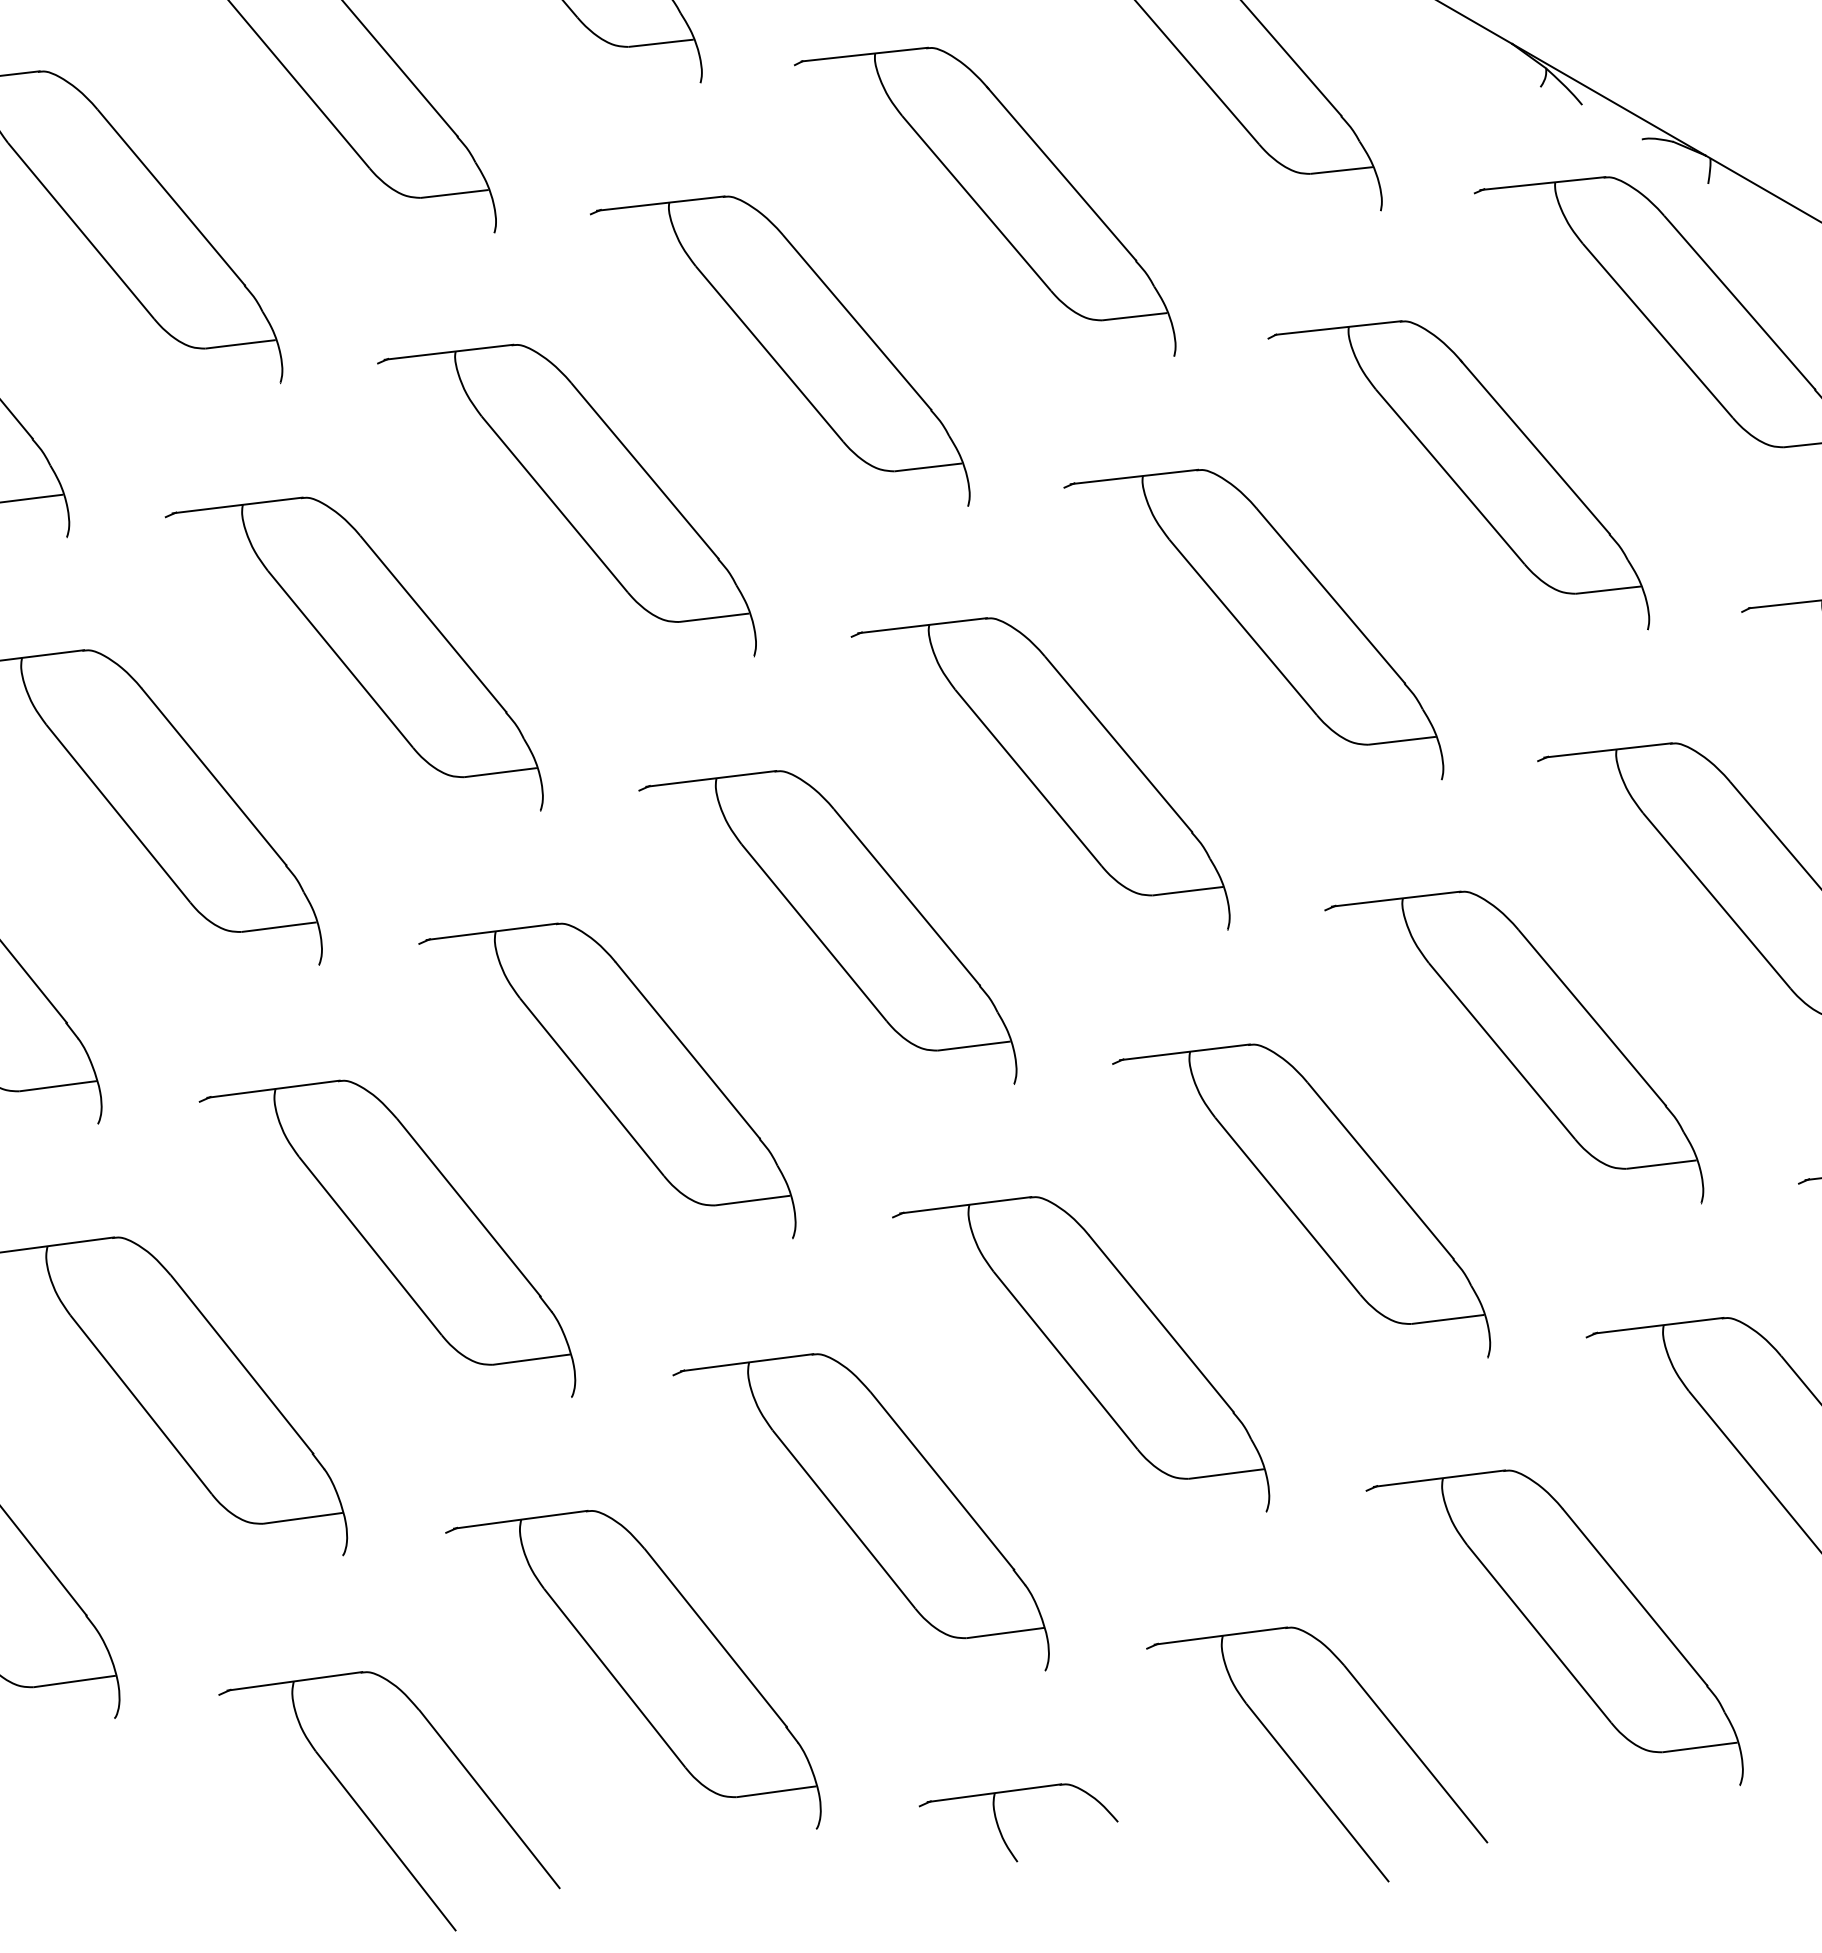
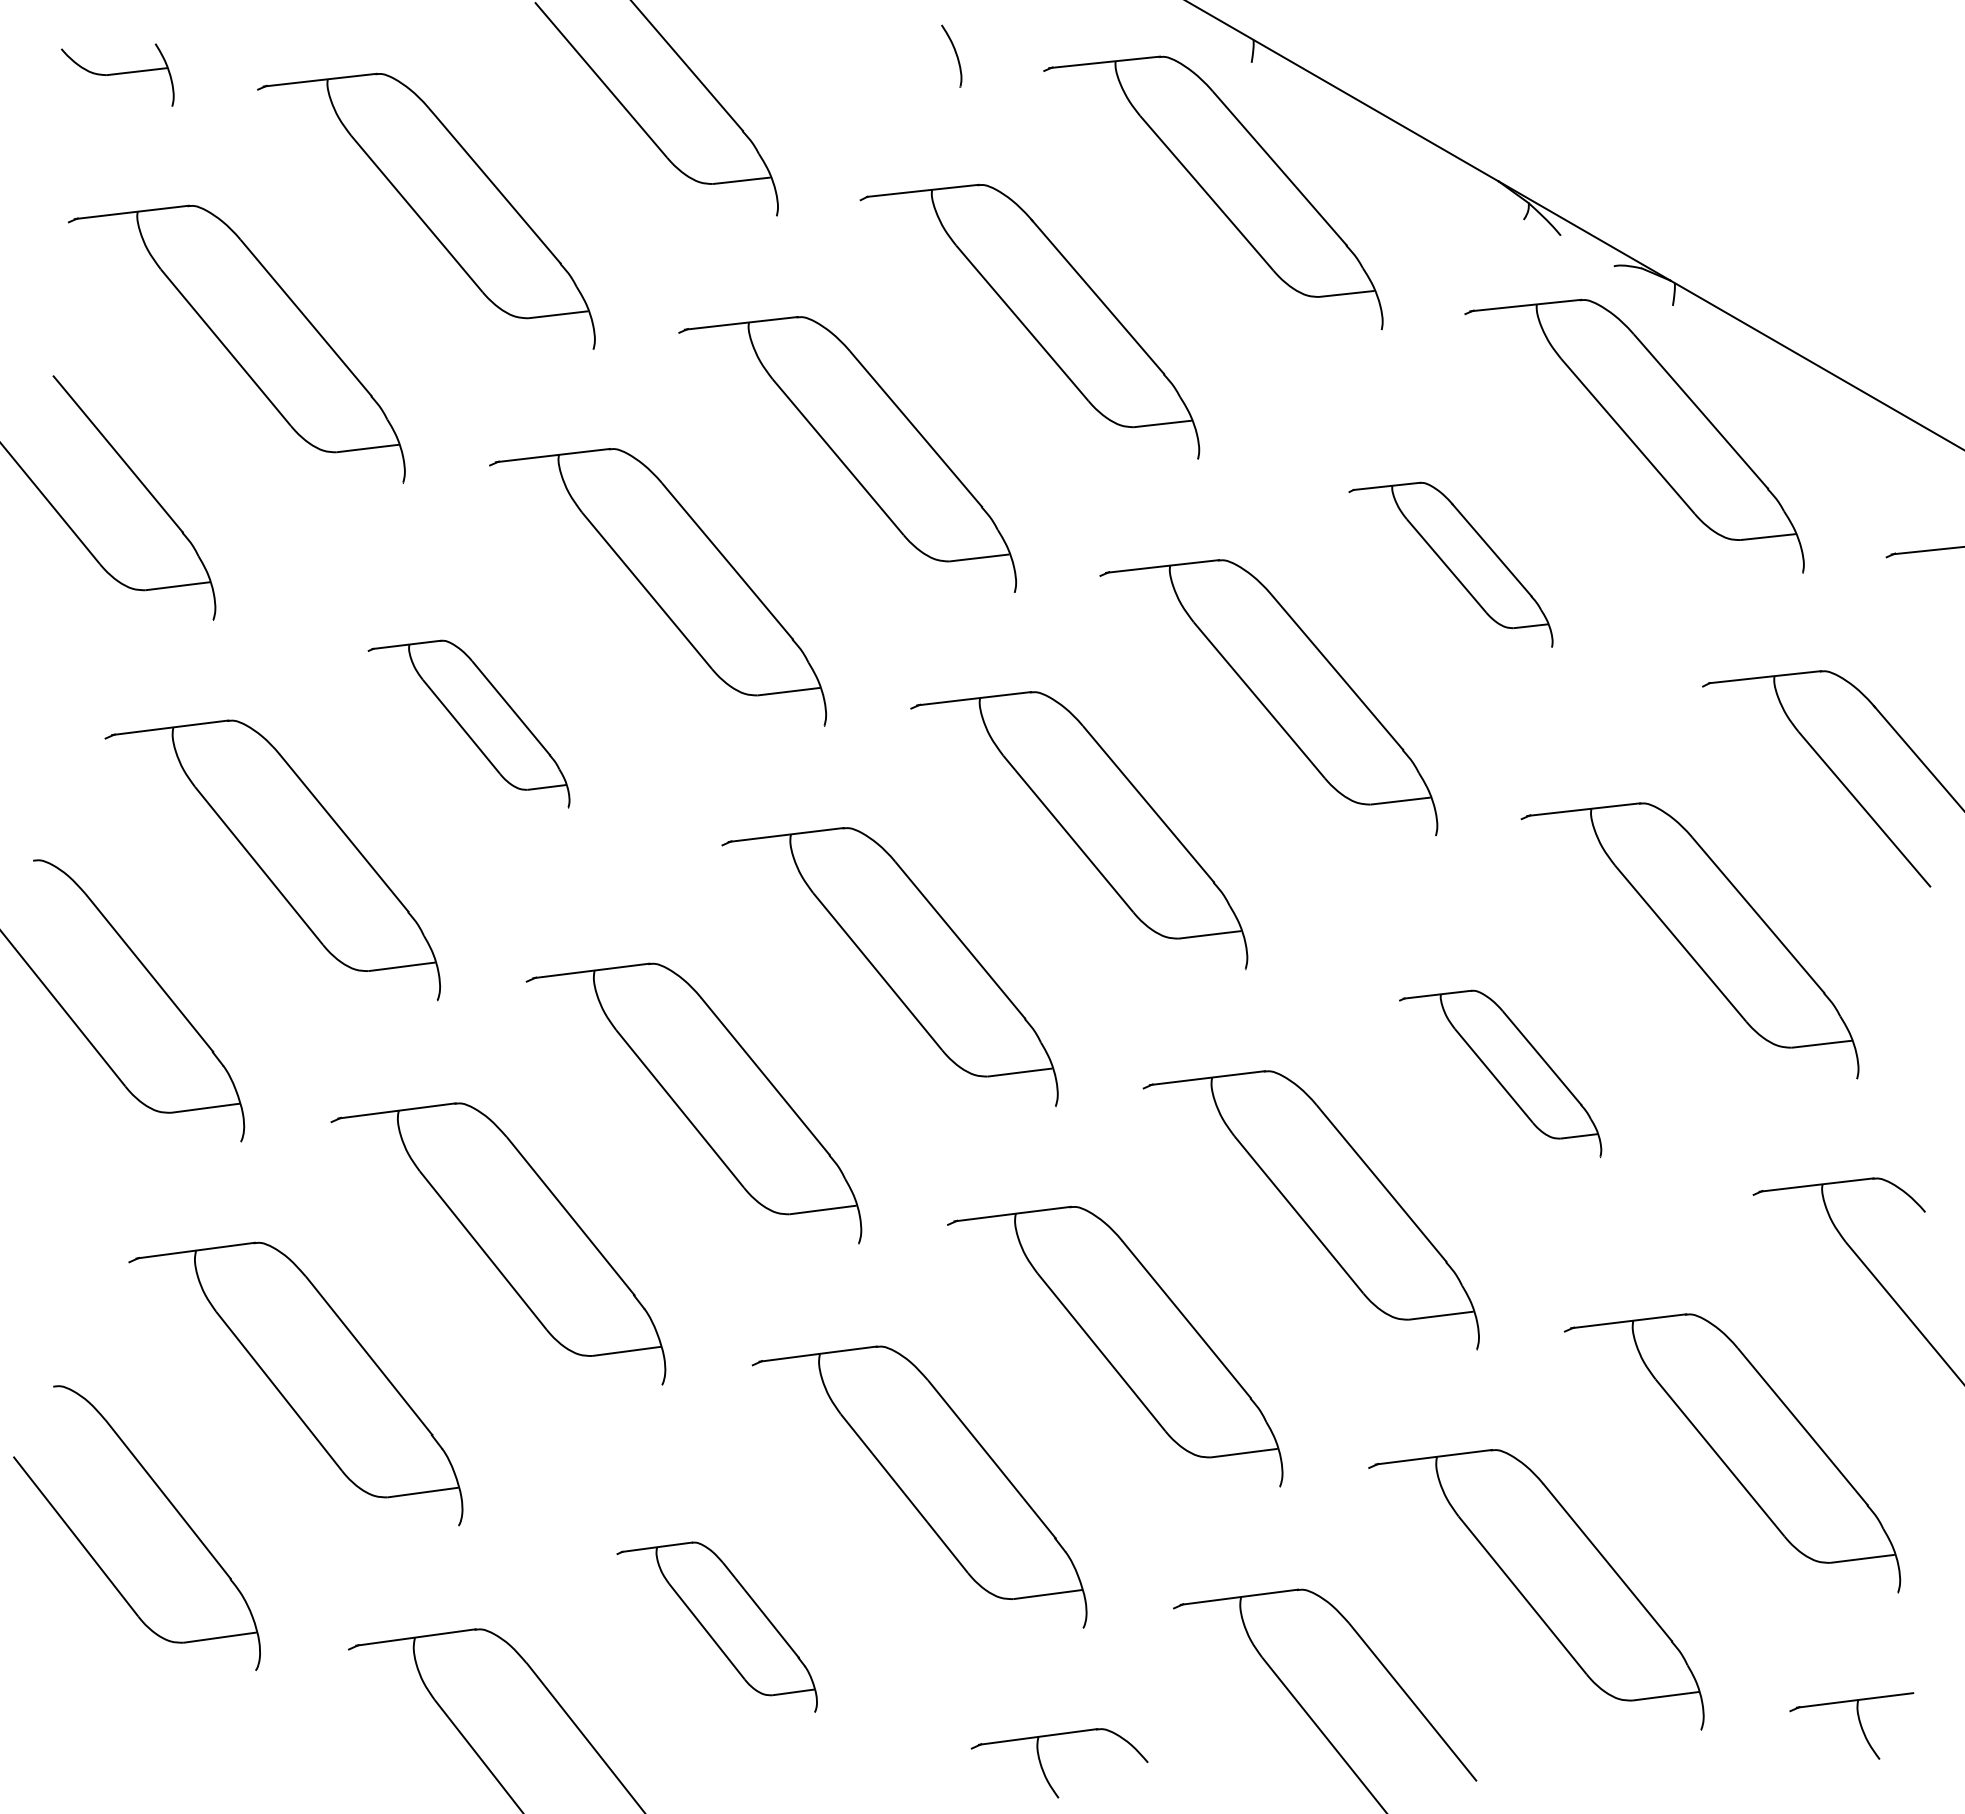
part: (1458, 474) -> (1450, 564), size x0.6
part: (353, 654) -> (468, 724), size x0.6
part: (1514, 1047) -> (1500, 1073), size x0.6
part: (632, 1670) -> (716, 1627), size x0.6

